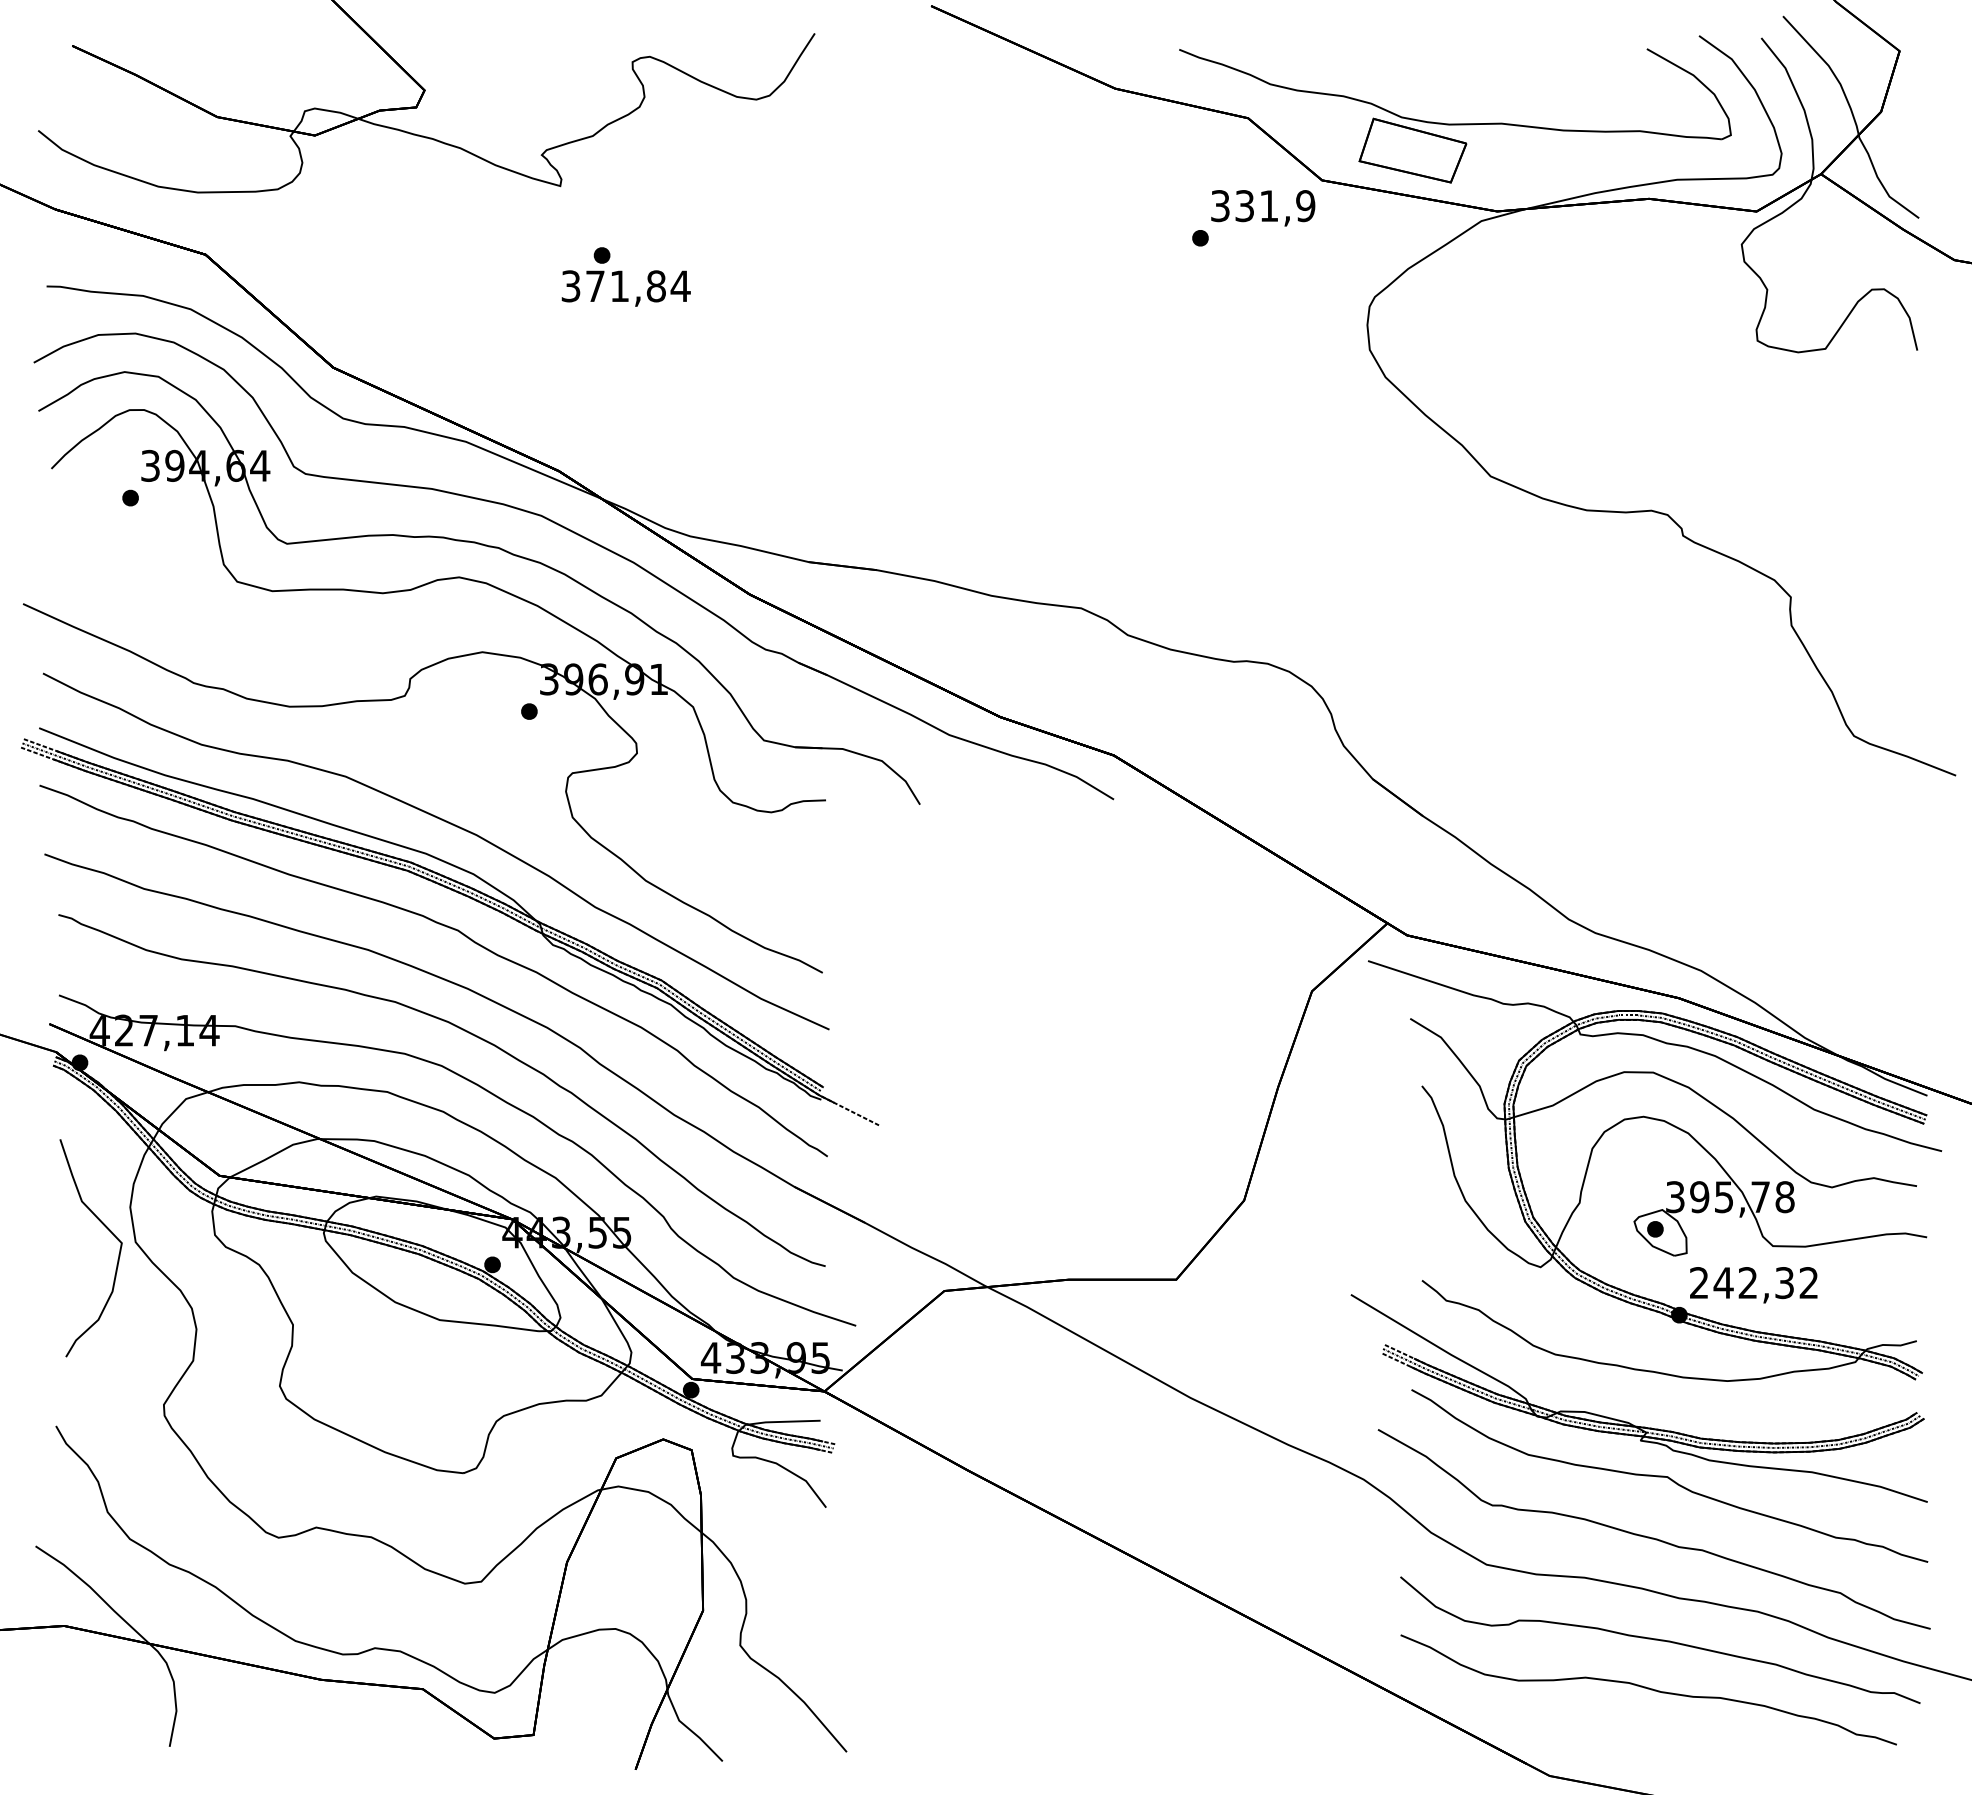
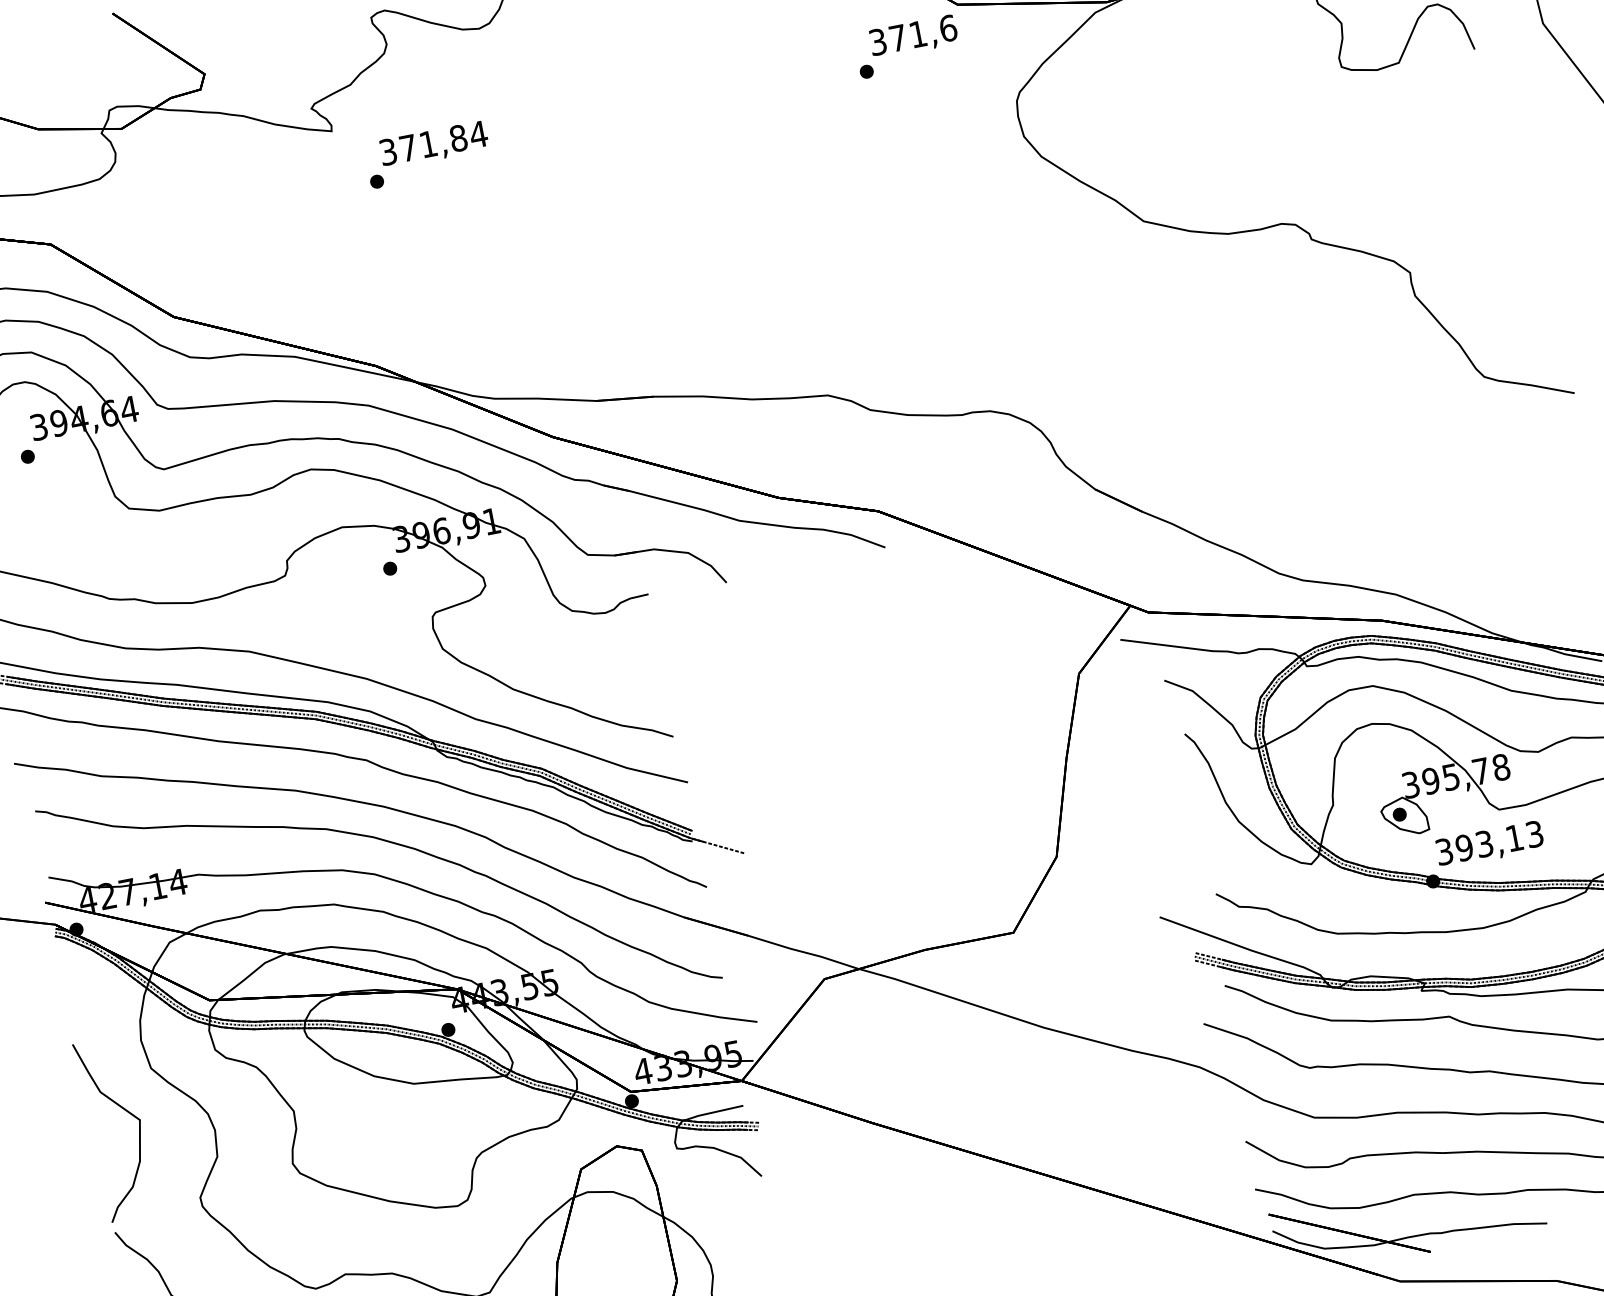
text: (1275, 206) -> (923, 33), 331,9 -> 371,6
text: (625, 288) -> (433, 145), moved
curve: (108, 1230) -> (126, 1111), moved
text: (1754, 1283) -> (1489, 843), 242,32 -> 393,13
part: (1572, 1725) -> (1410, 1236), added

